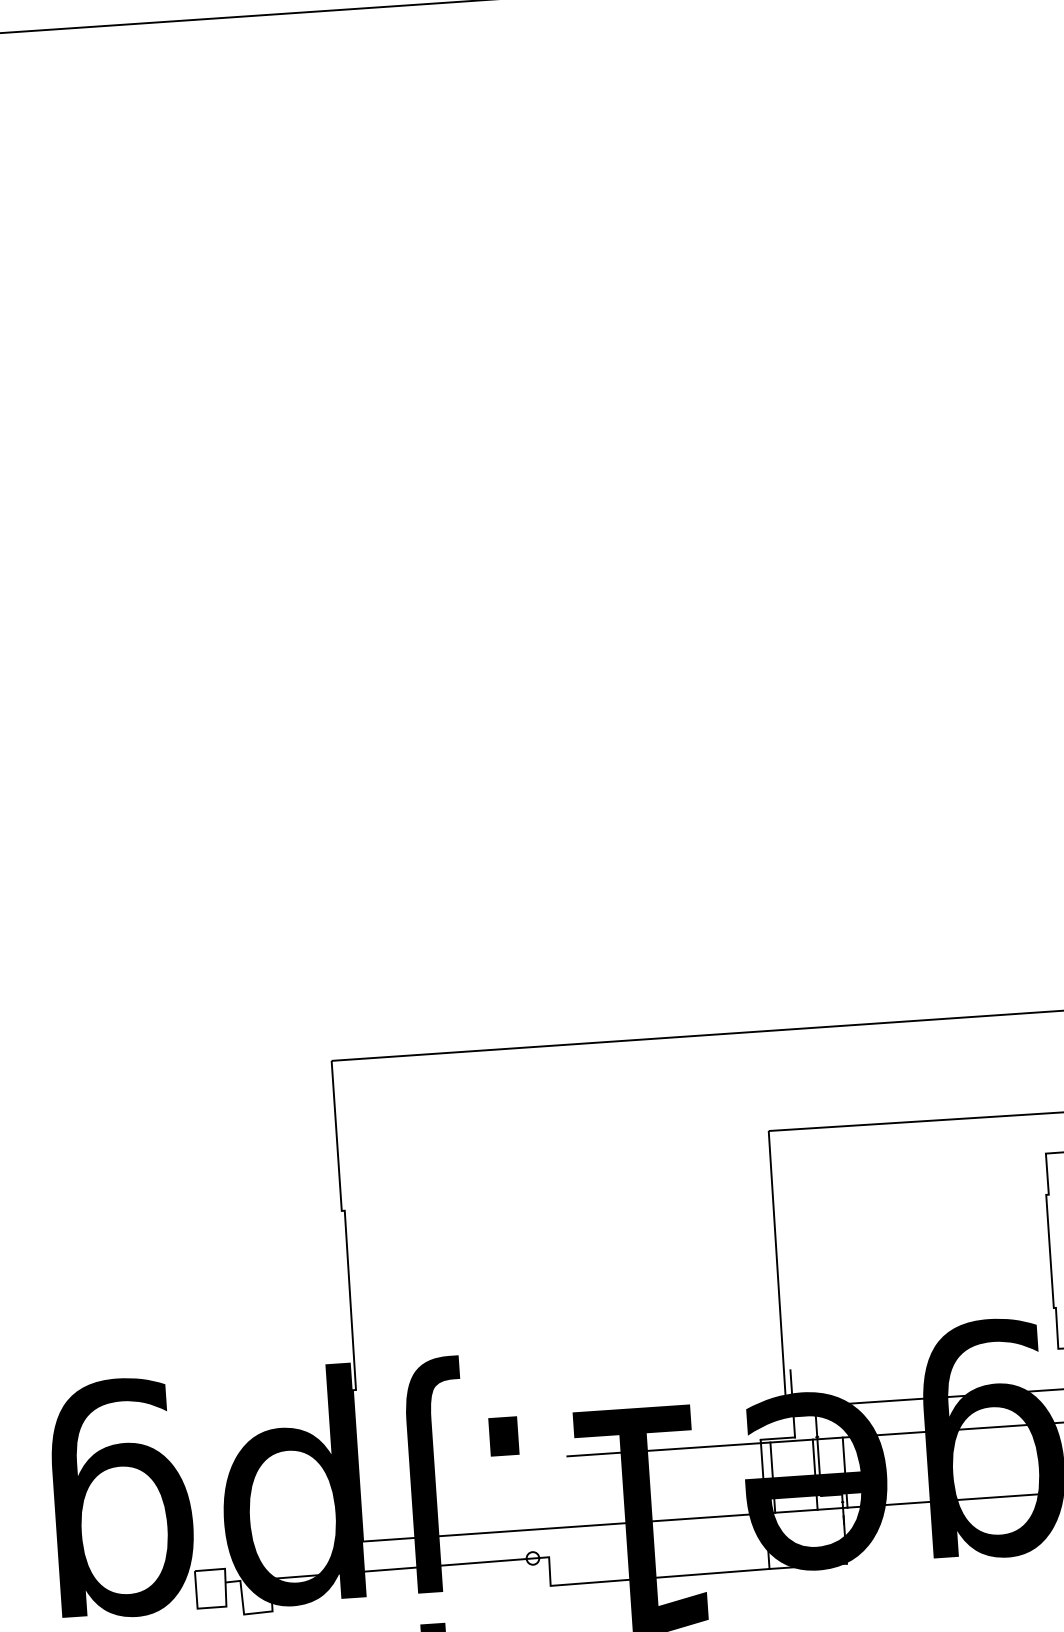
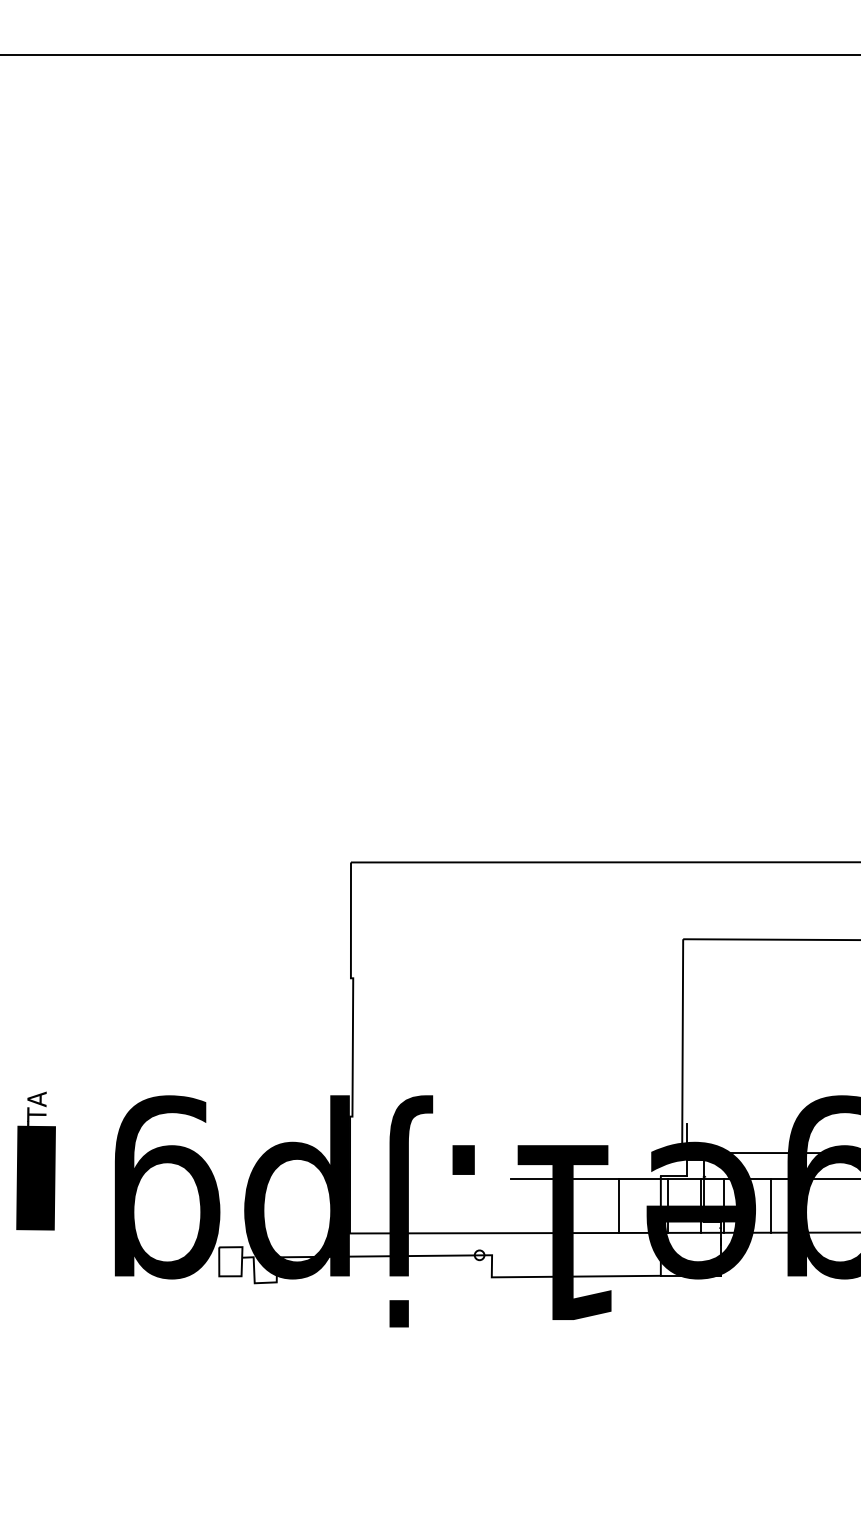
line: (906, 1468) -> (771, 1205), added
line: (709, 1481) -> (619, 1205), added

